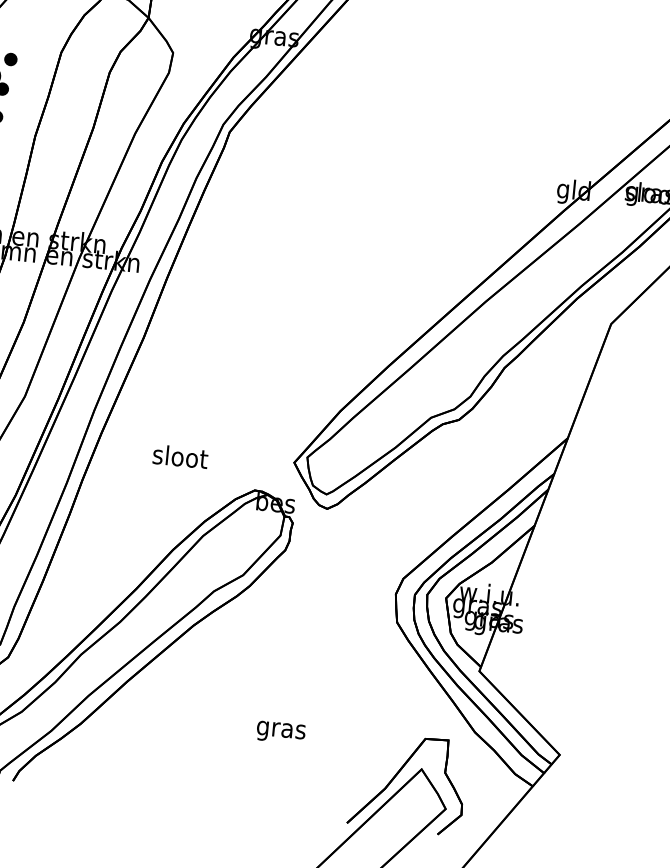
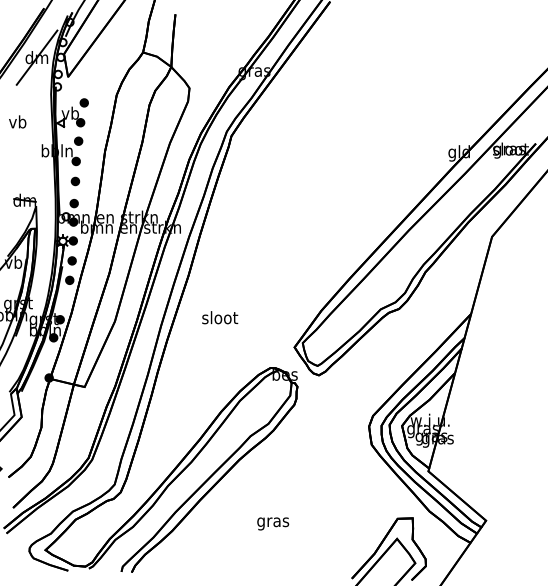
text: (181, 456) -> (220, 317), moved
text: (281, 731) -> (273, 523), moved

